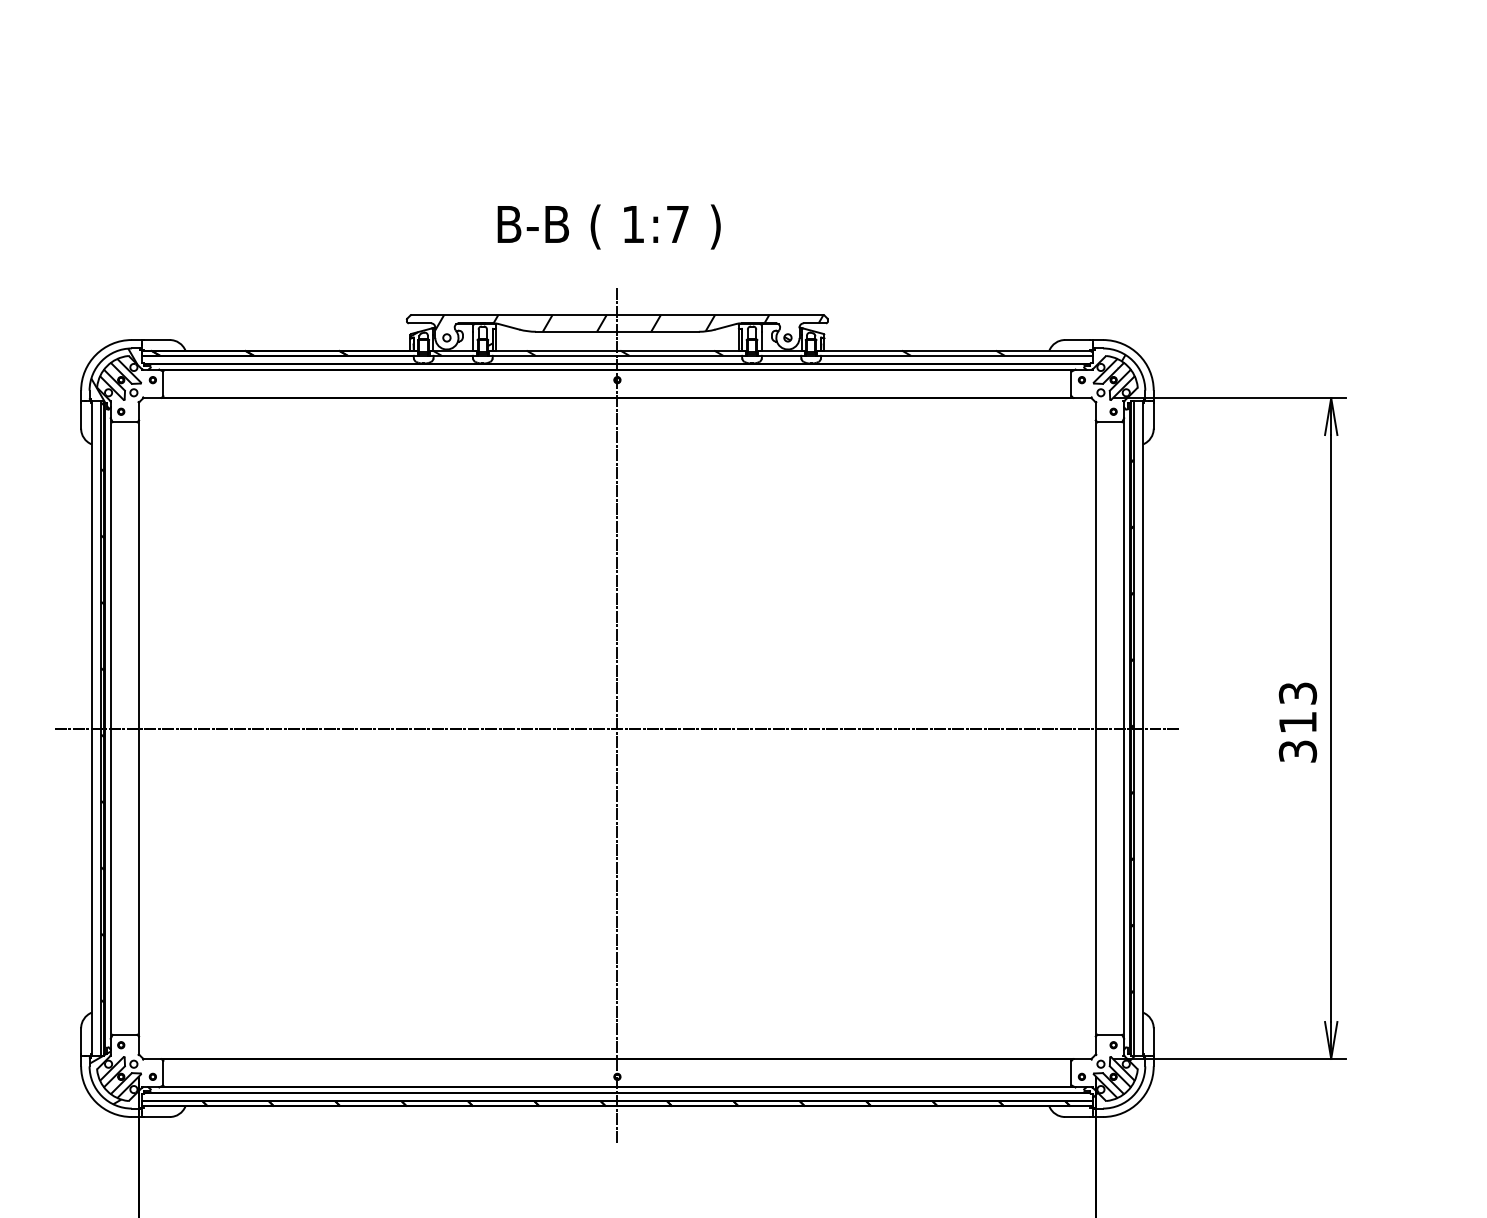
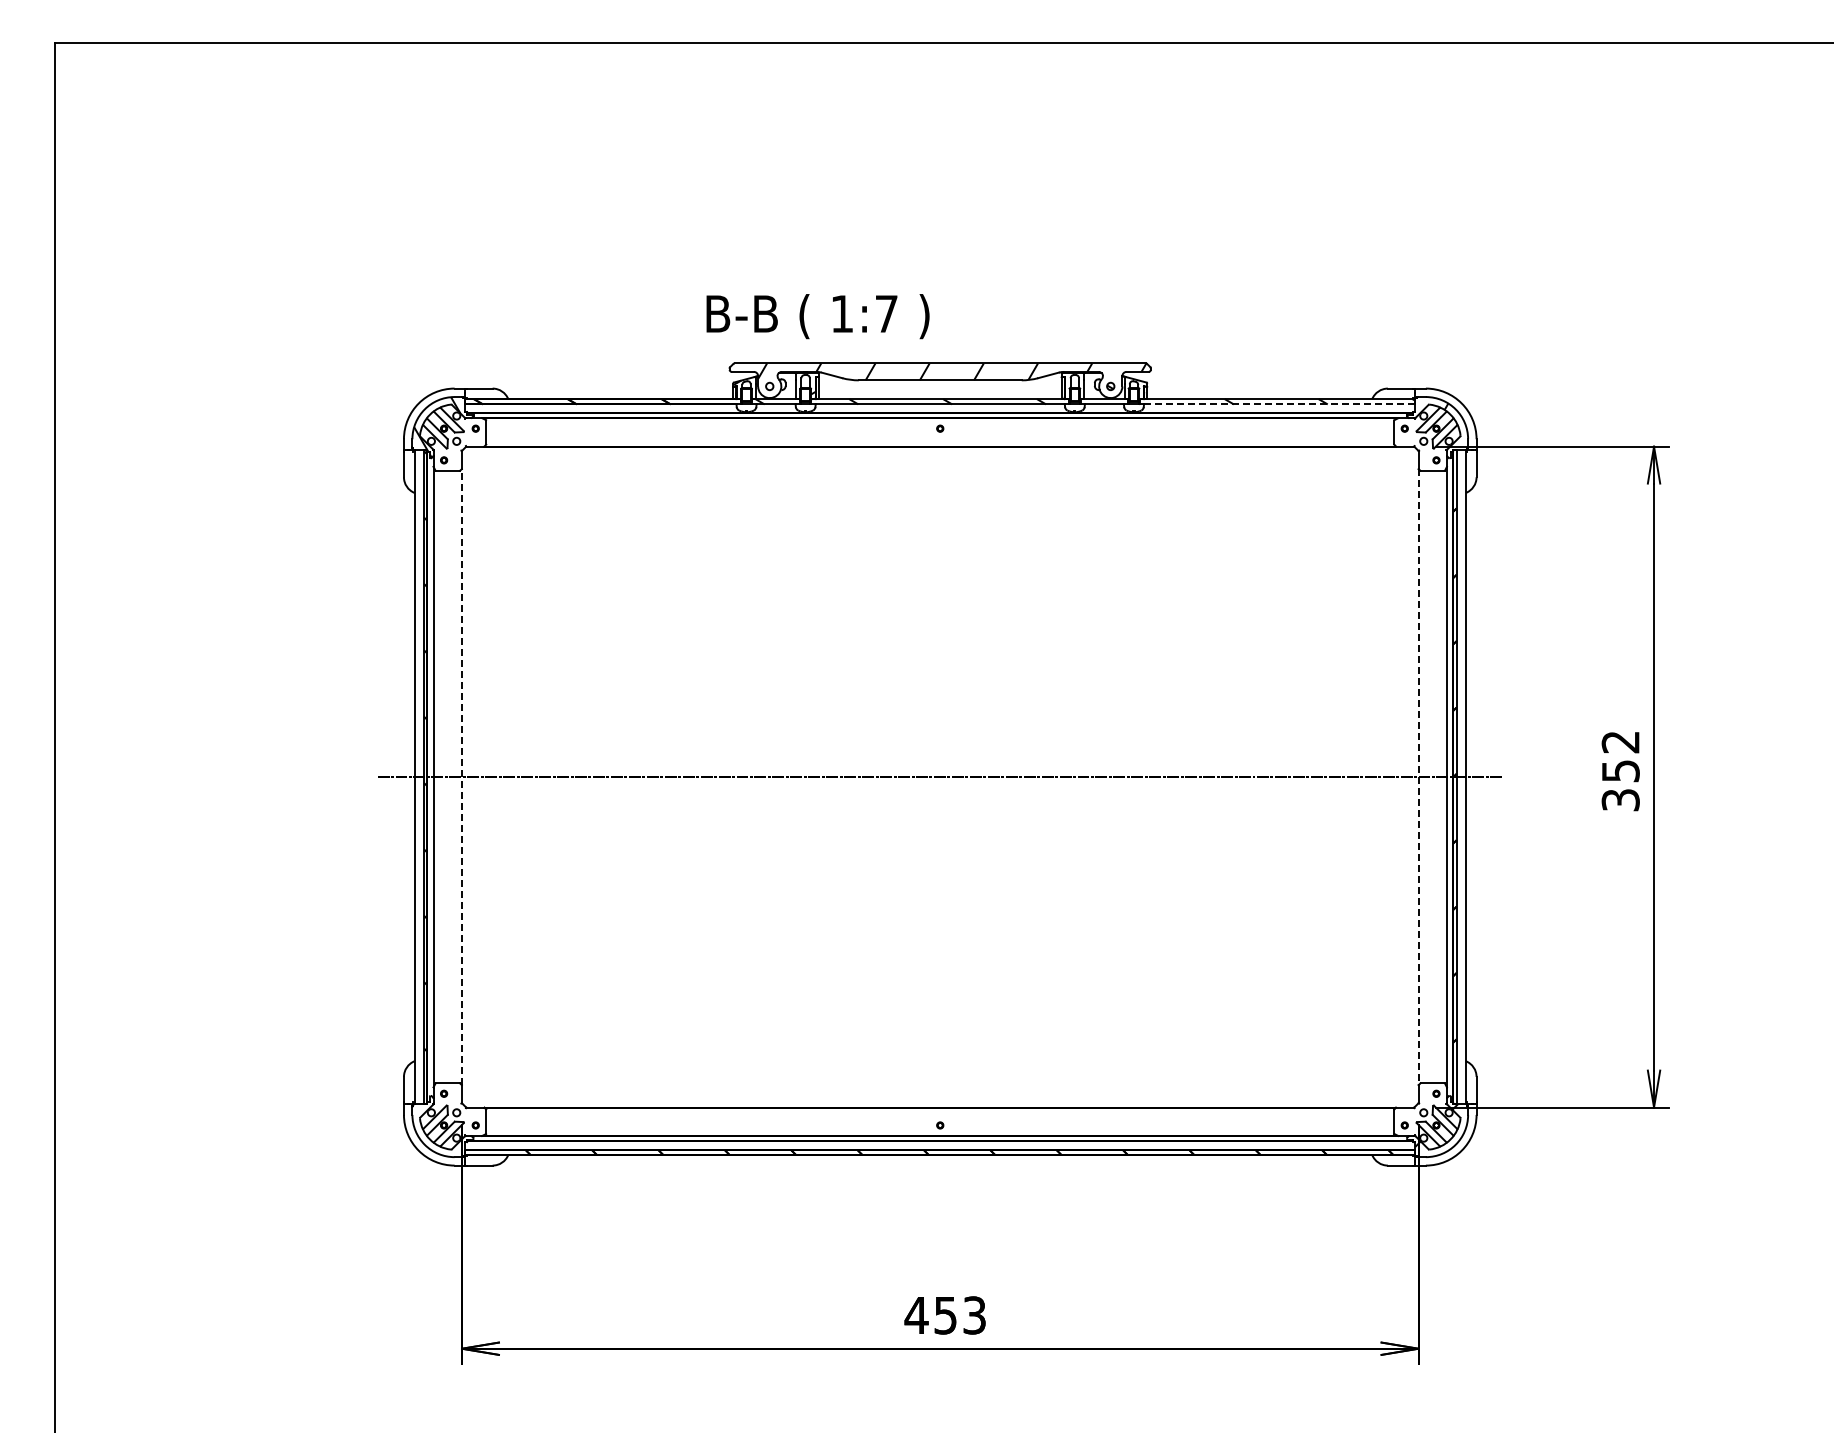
text: (608, 226) -> (817, 316), moved
line: (956, 355) -> (1279, 404), solid -> dashed
text: (1297, 707) -> (1620, 756), 313 -> 352
line: (617, 714) -> (940, 763), removed
line: (139, 727) -> (462, 776), solid -> dashed
line: (1095, 728) -> (1418, 777), solid -> dashed
hatch: (105, 1077) -> (428, 1126), removed

